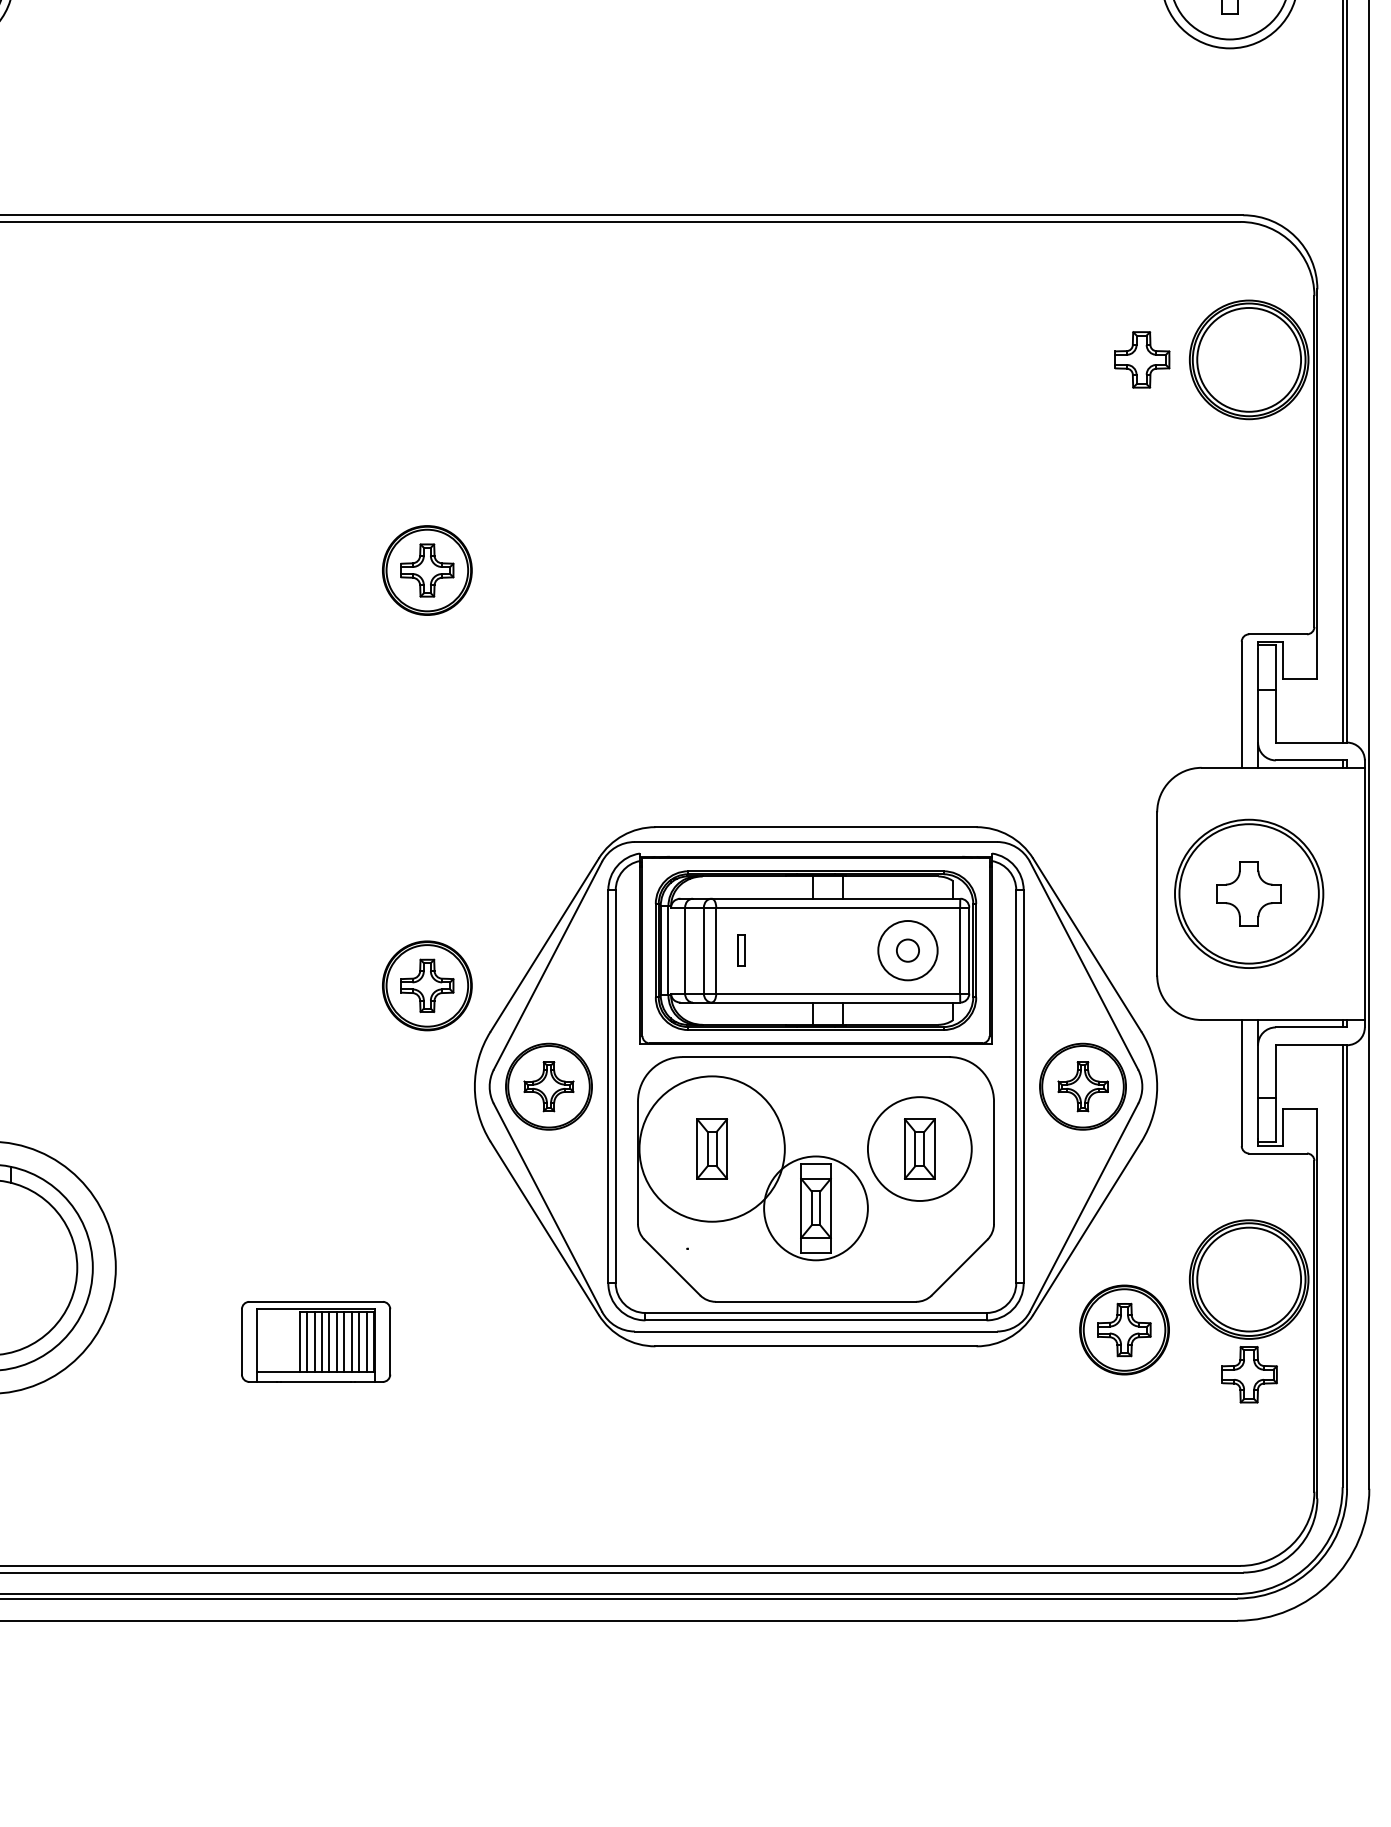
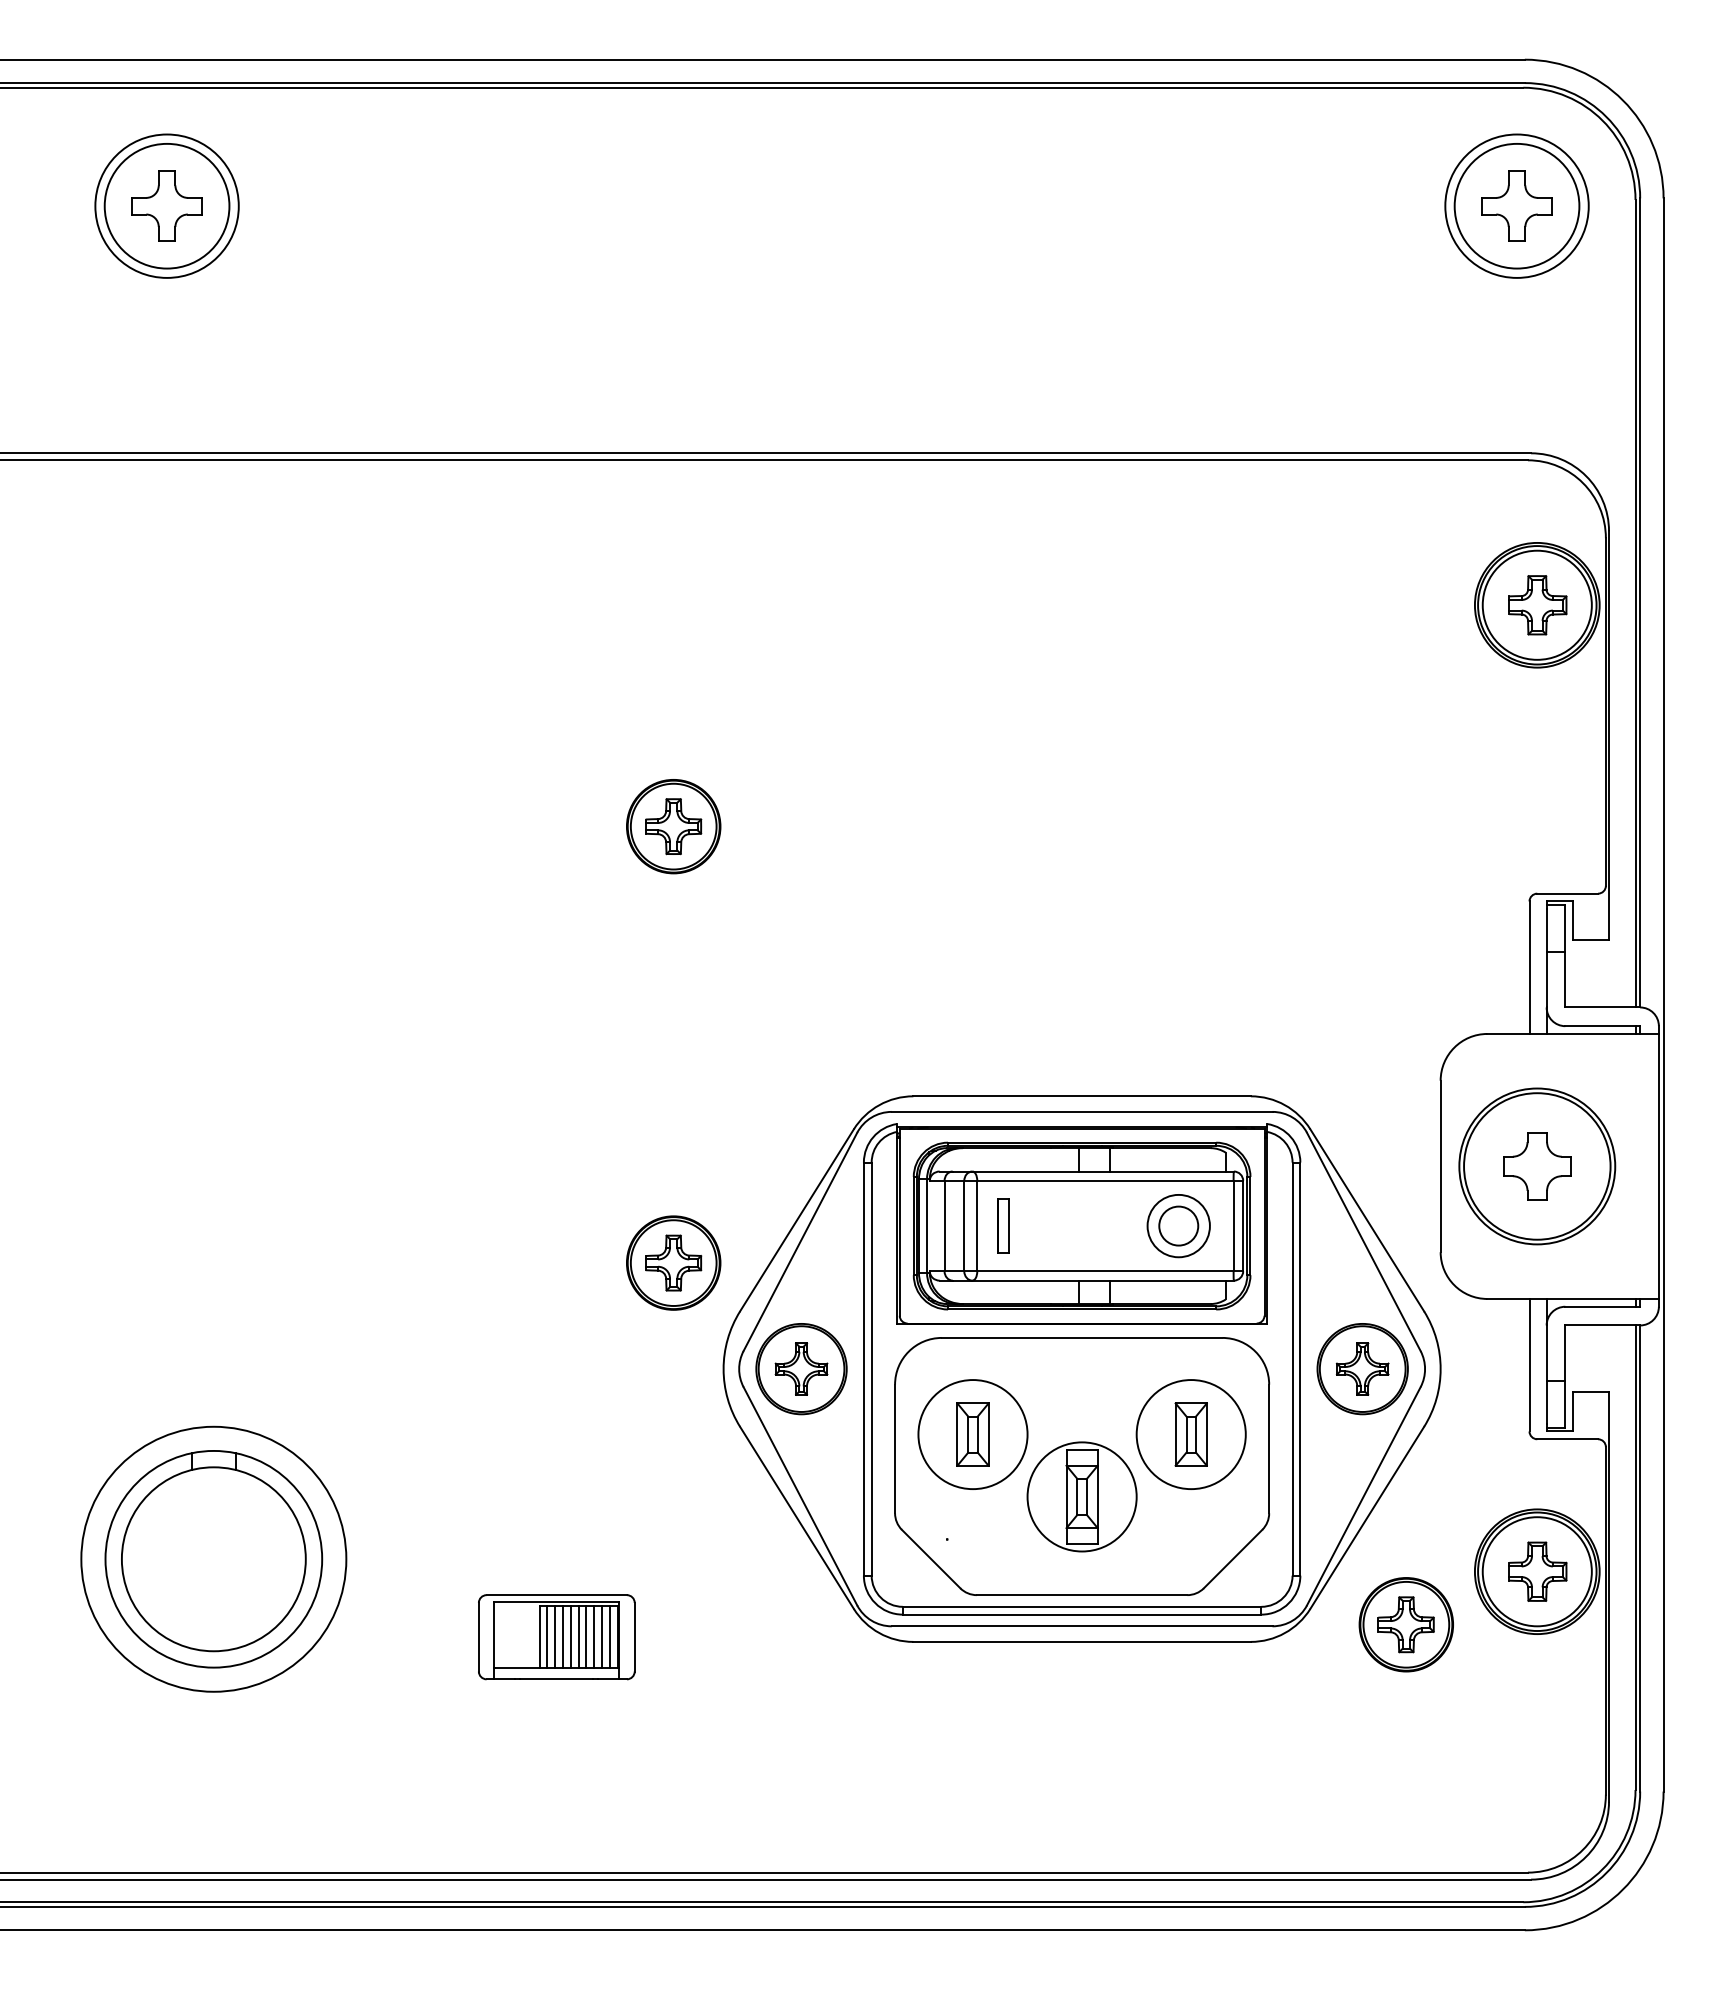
part: (1141, 360) -> (1537, 605), moved
part: (741, 950) -> (1003, 1225), size x1.67
circle: (907, 950) -> (1178, 1225), size x1.67
circle: (711, 1148) -> (972, 1434), size x0.71
part: (1249, 1374) -> (1537, 1571), moved

